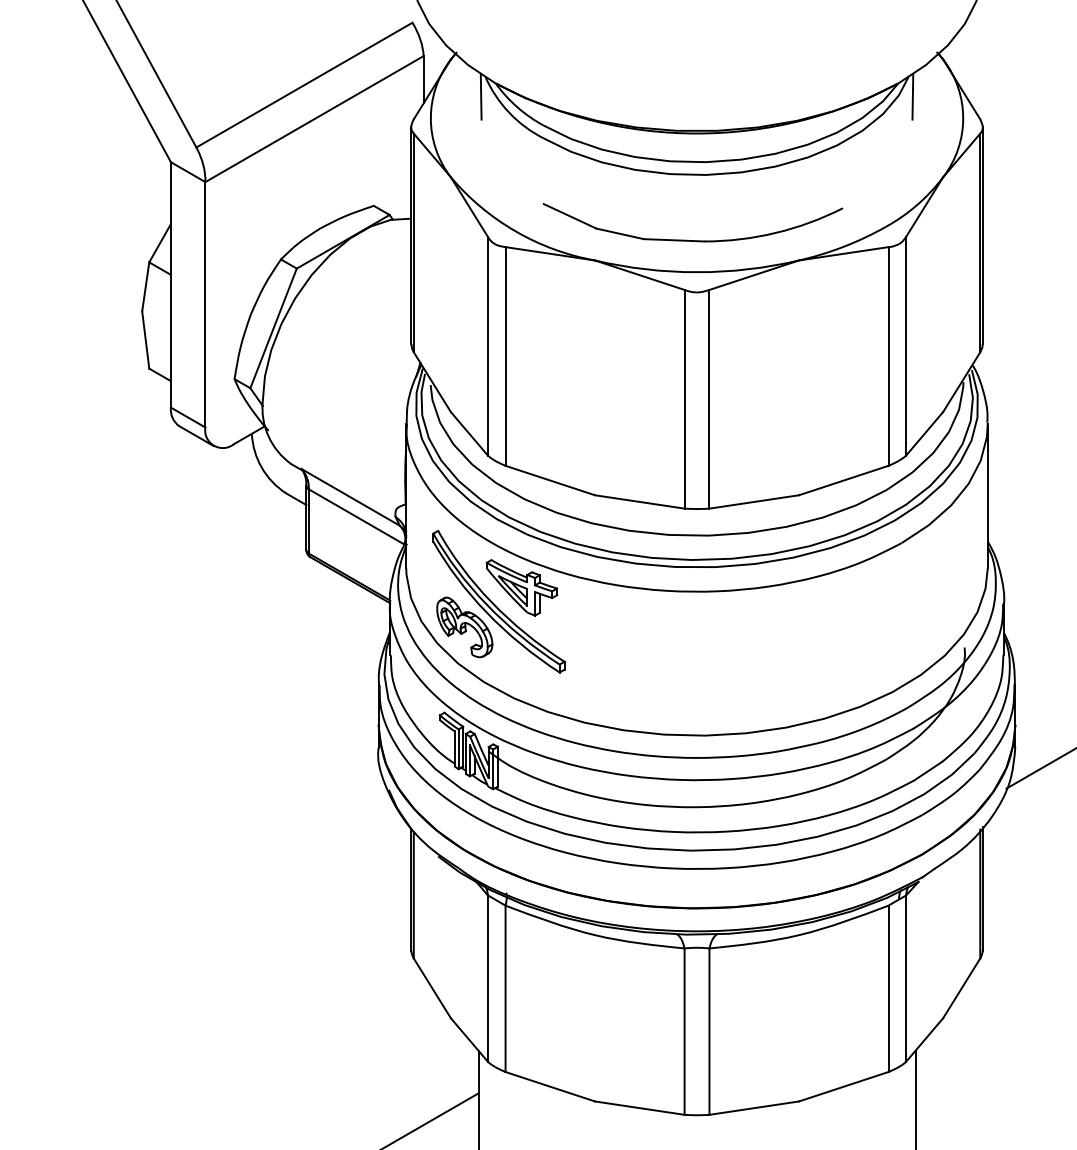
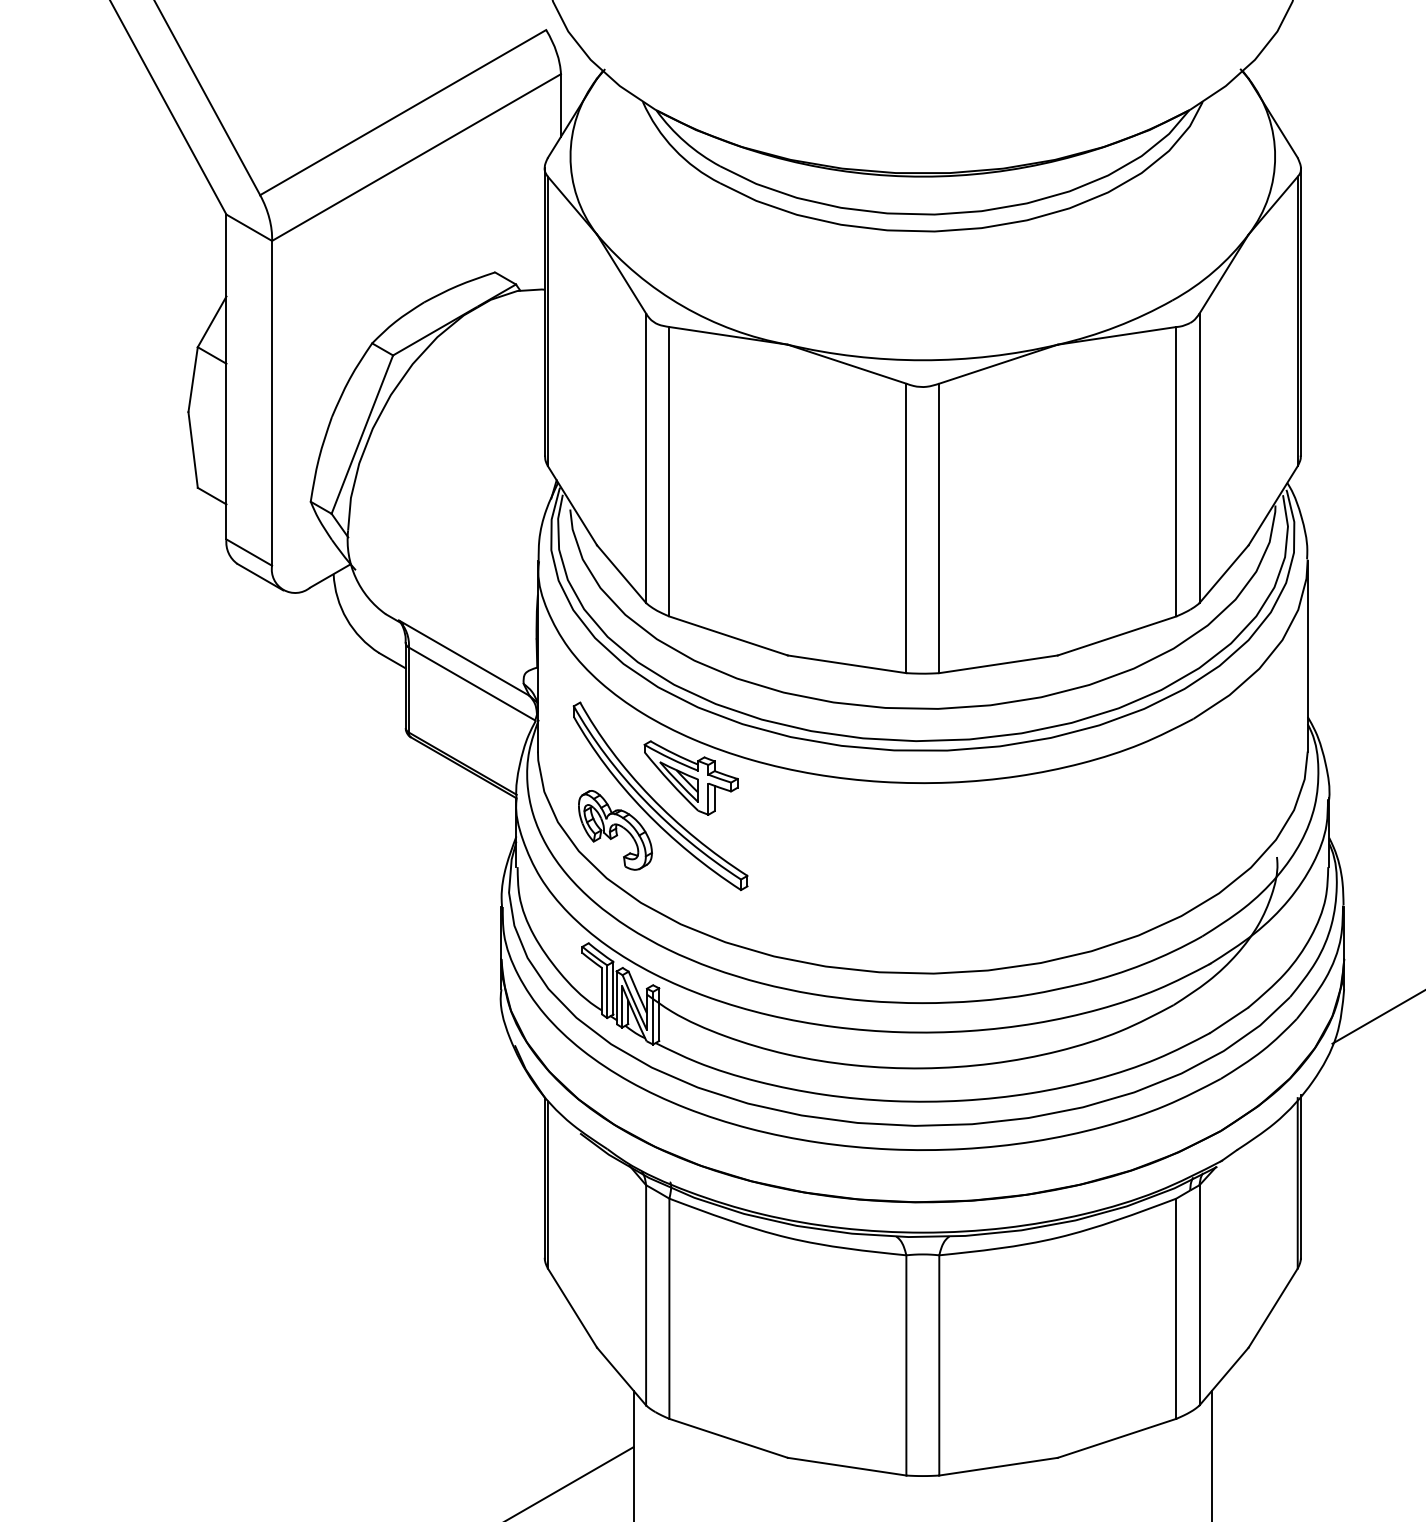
line: (480, 97) -> (636, 128), removed
line: (912, 97) -> (1208, 128), removed
part: (690, 239) -> (914, 317), removed

